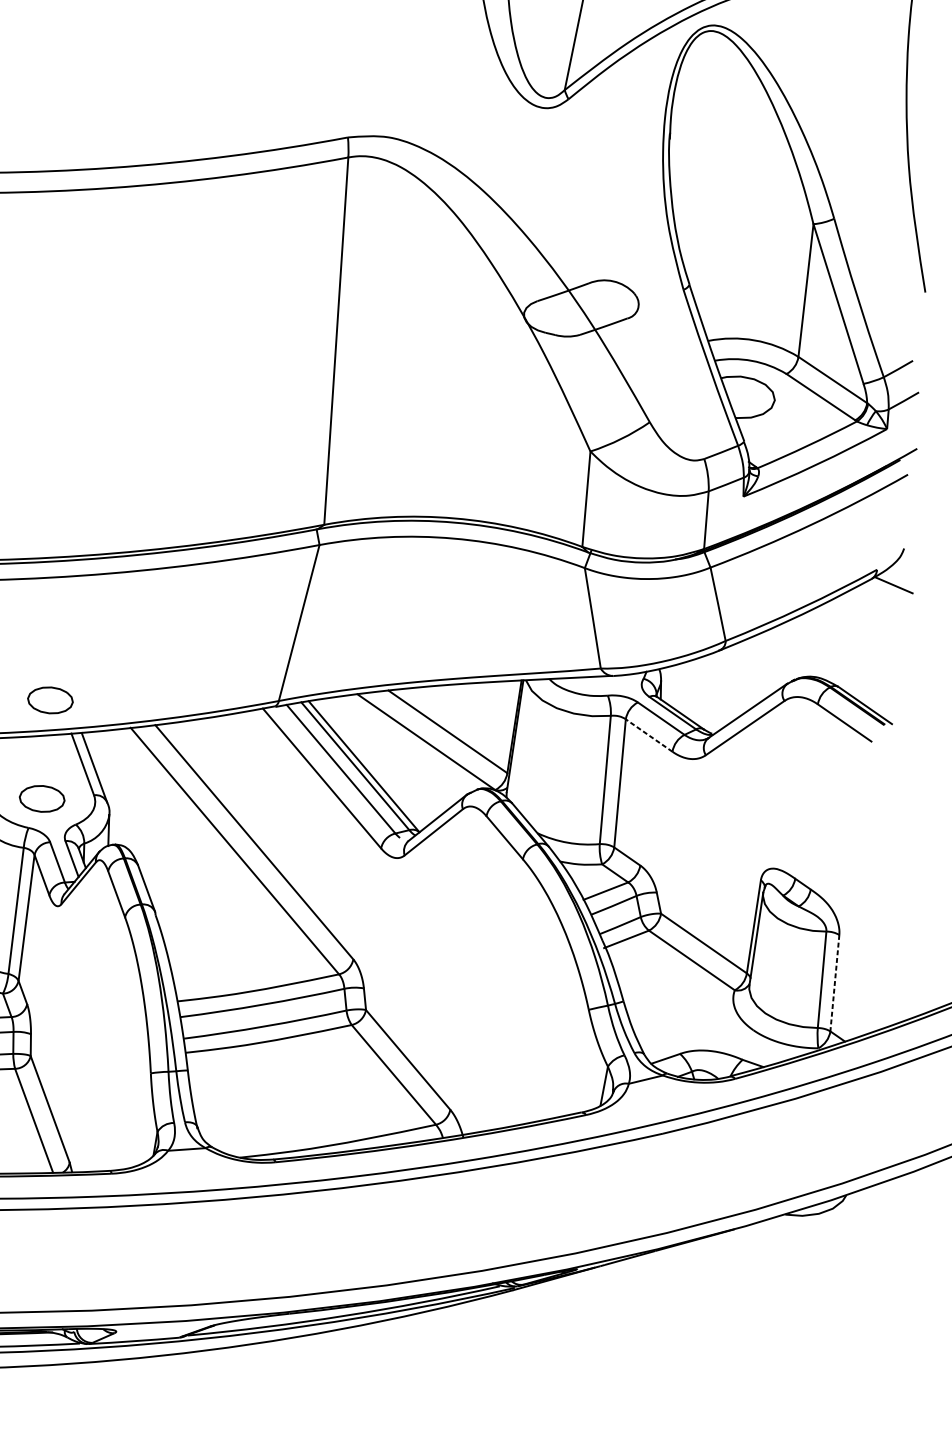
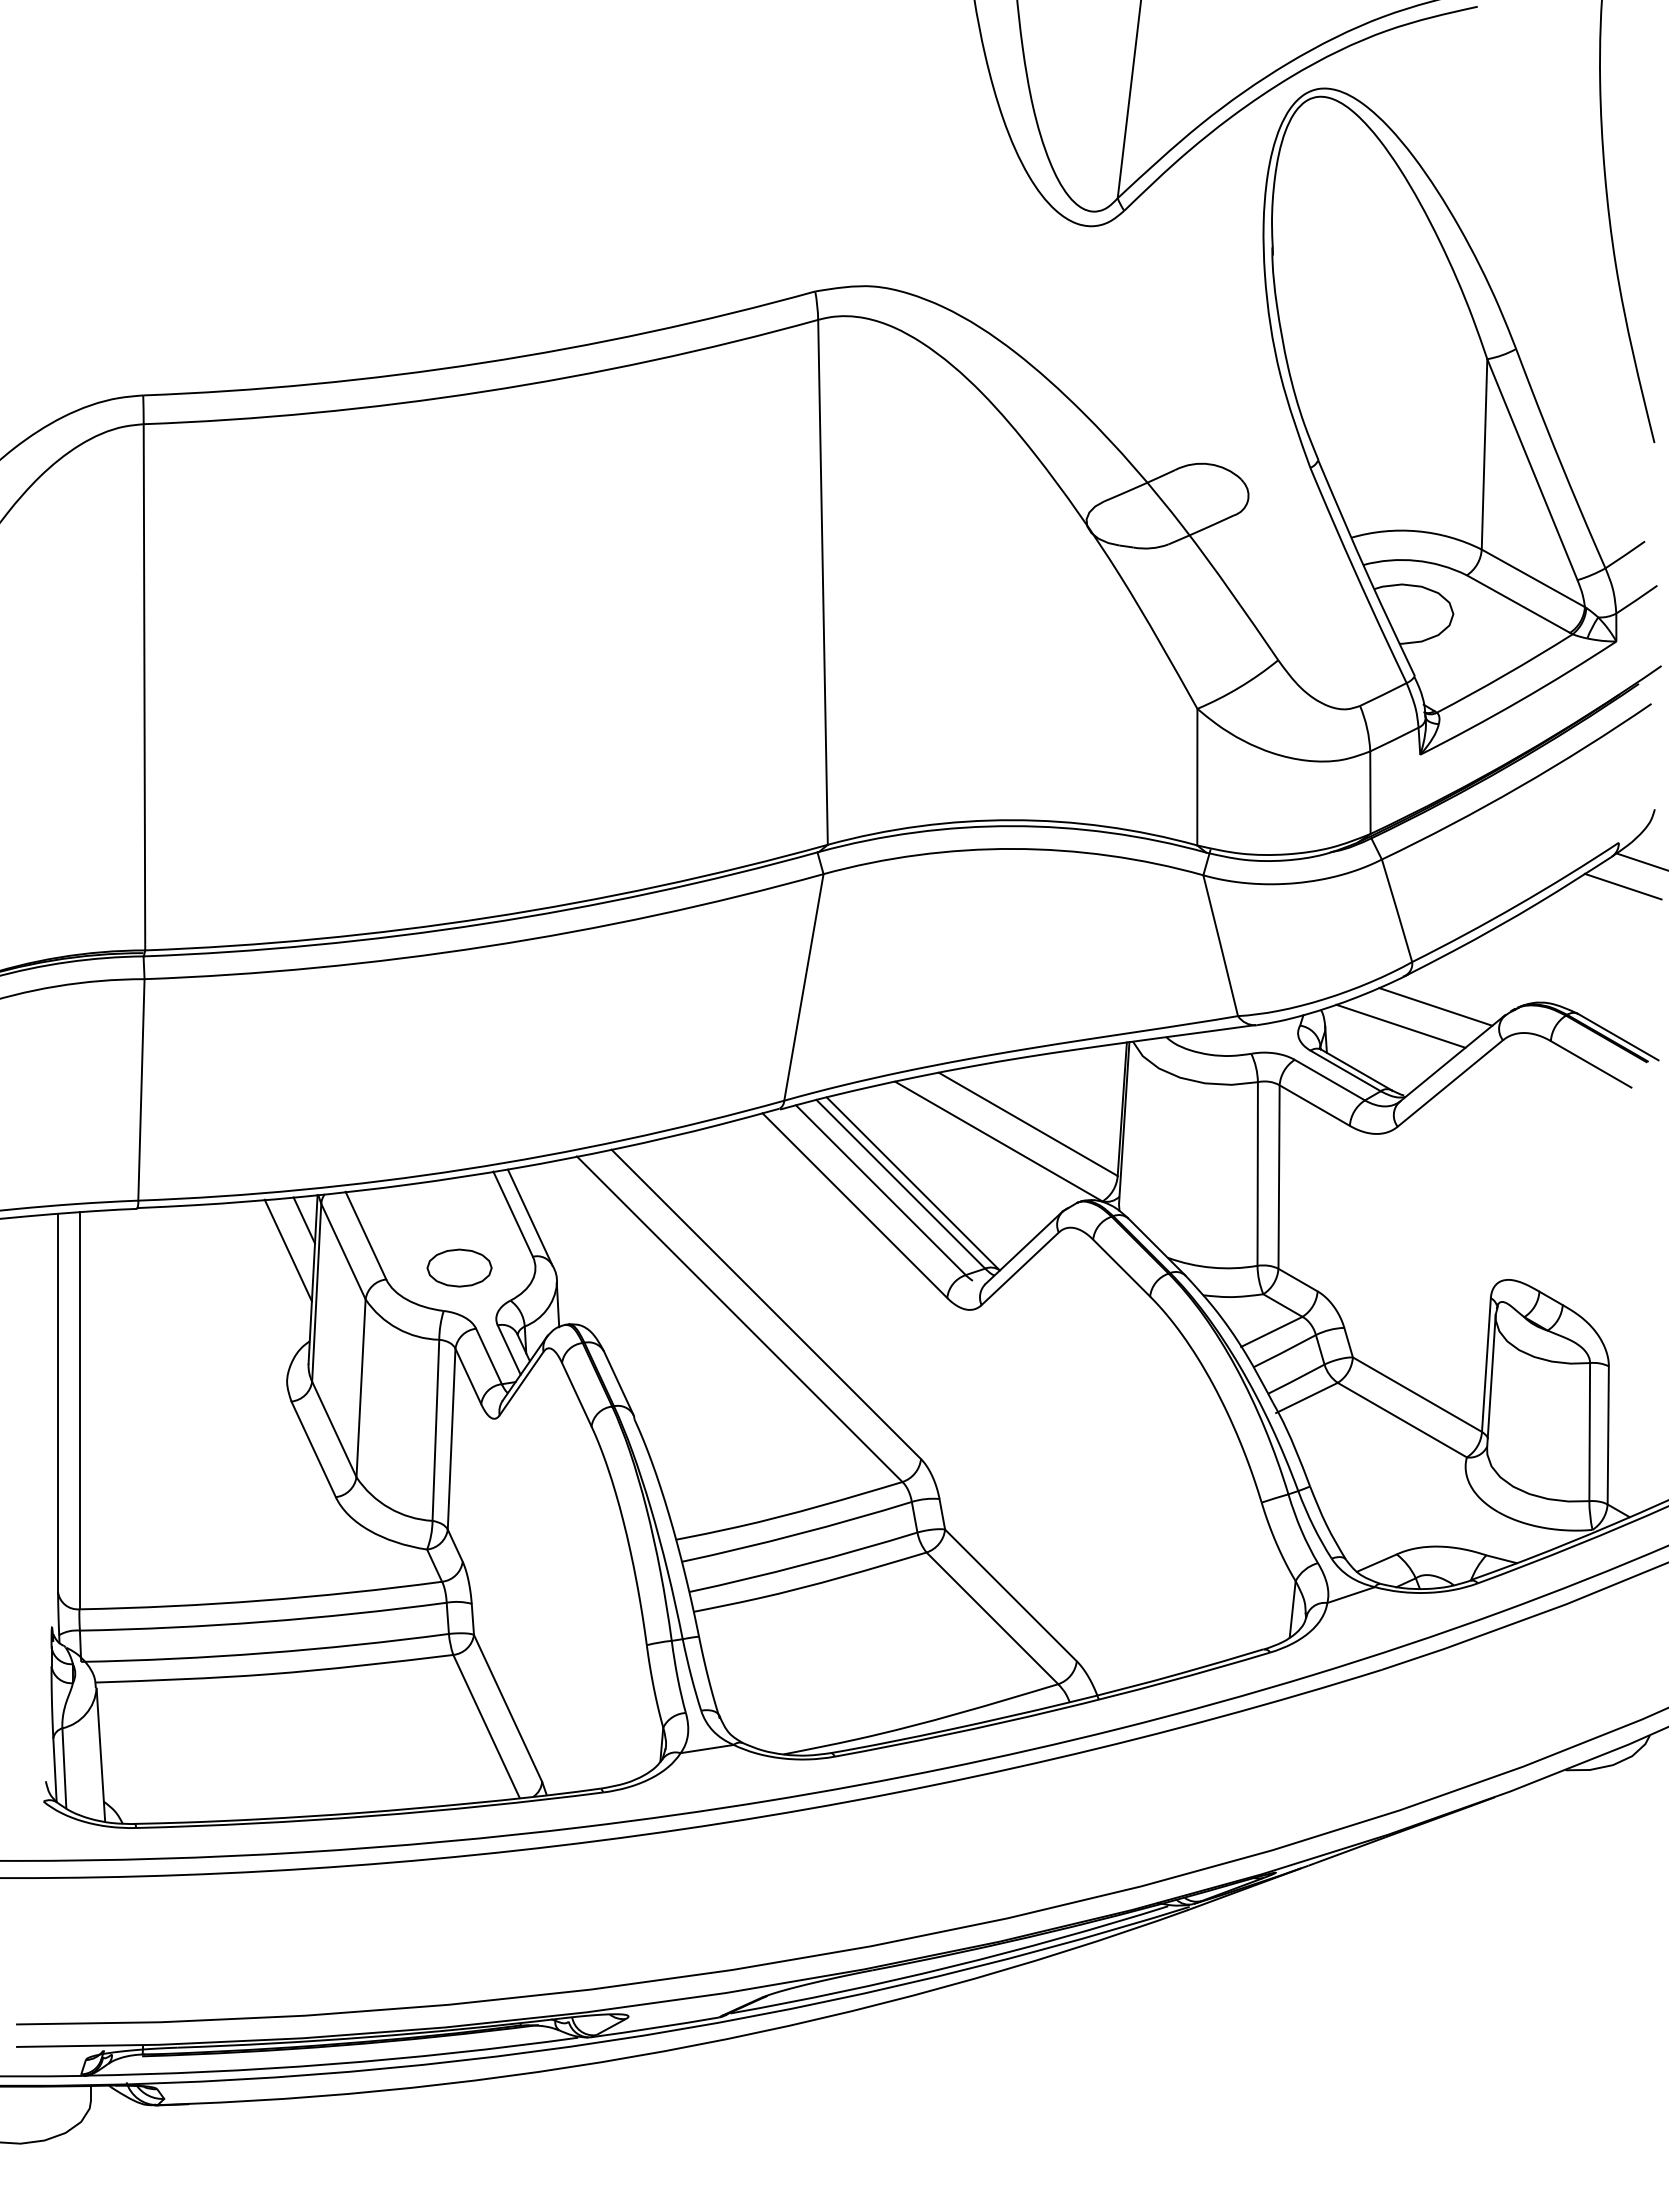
line: (877, 600) -> (1622, 886), added
line: (739, 673) -> (1435, 1006), added
line: (713, 684) -> (1400, 1025), added
part: (50, 699) -> (459, 1126), removed
line: (649, 735) -> (1314, 1105), dashed -> solid
line: (835, 983) -> (1608, 1435), dashed -> solid

